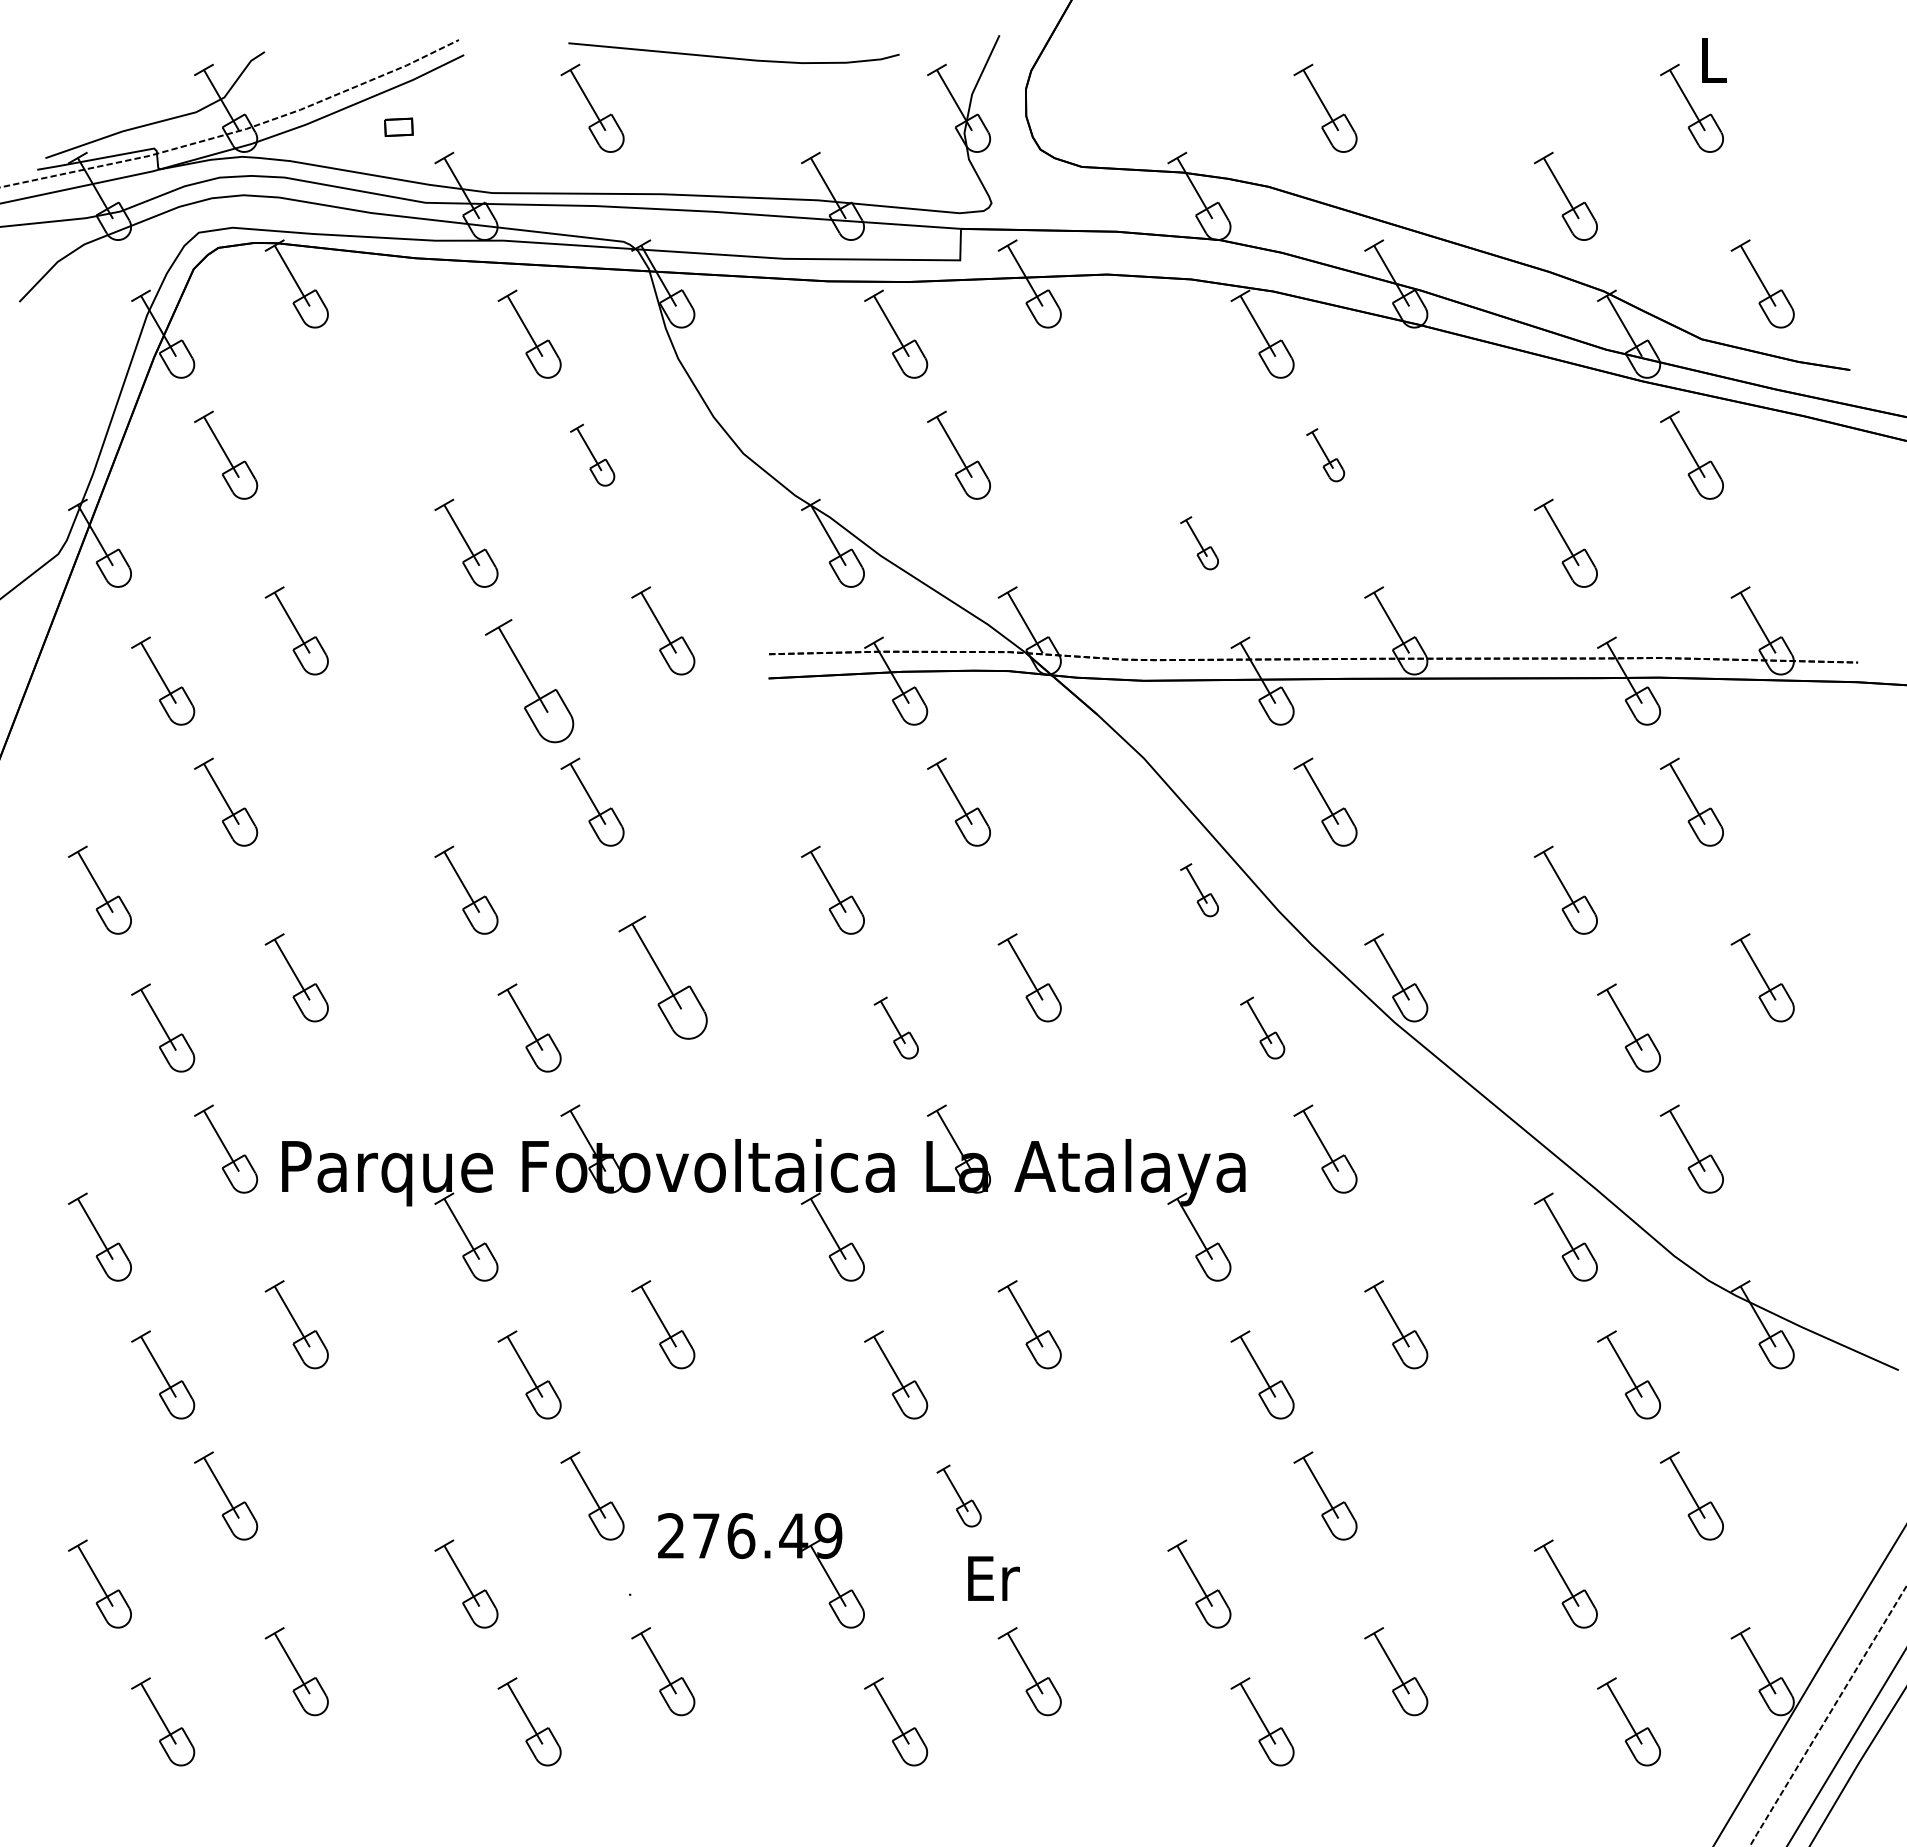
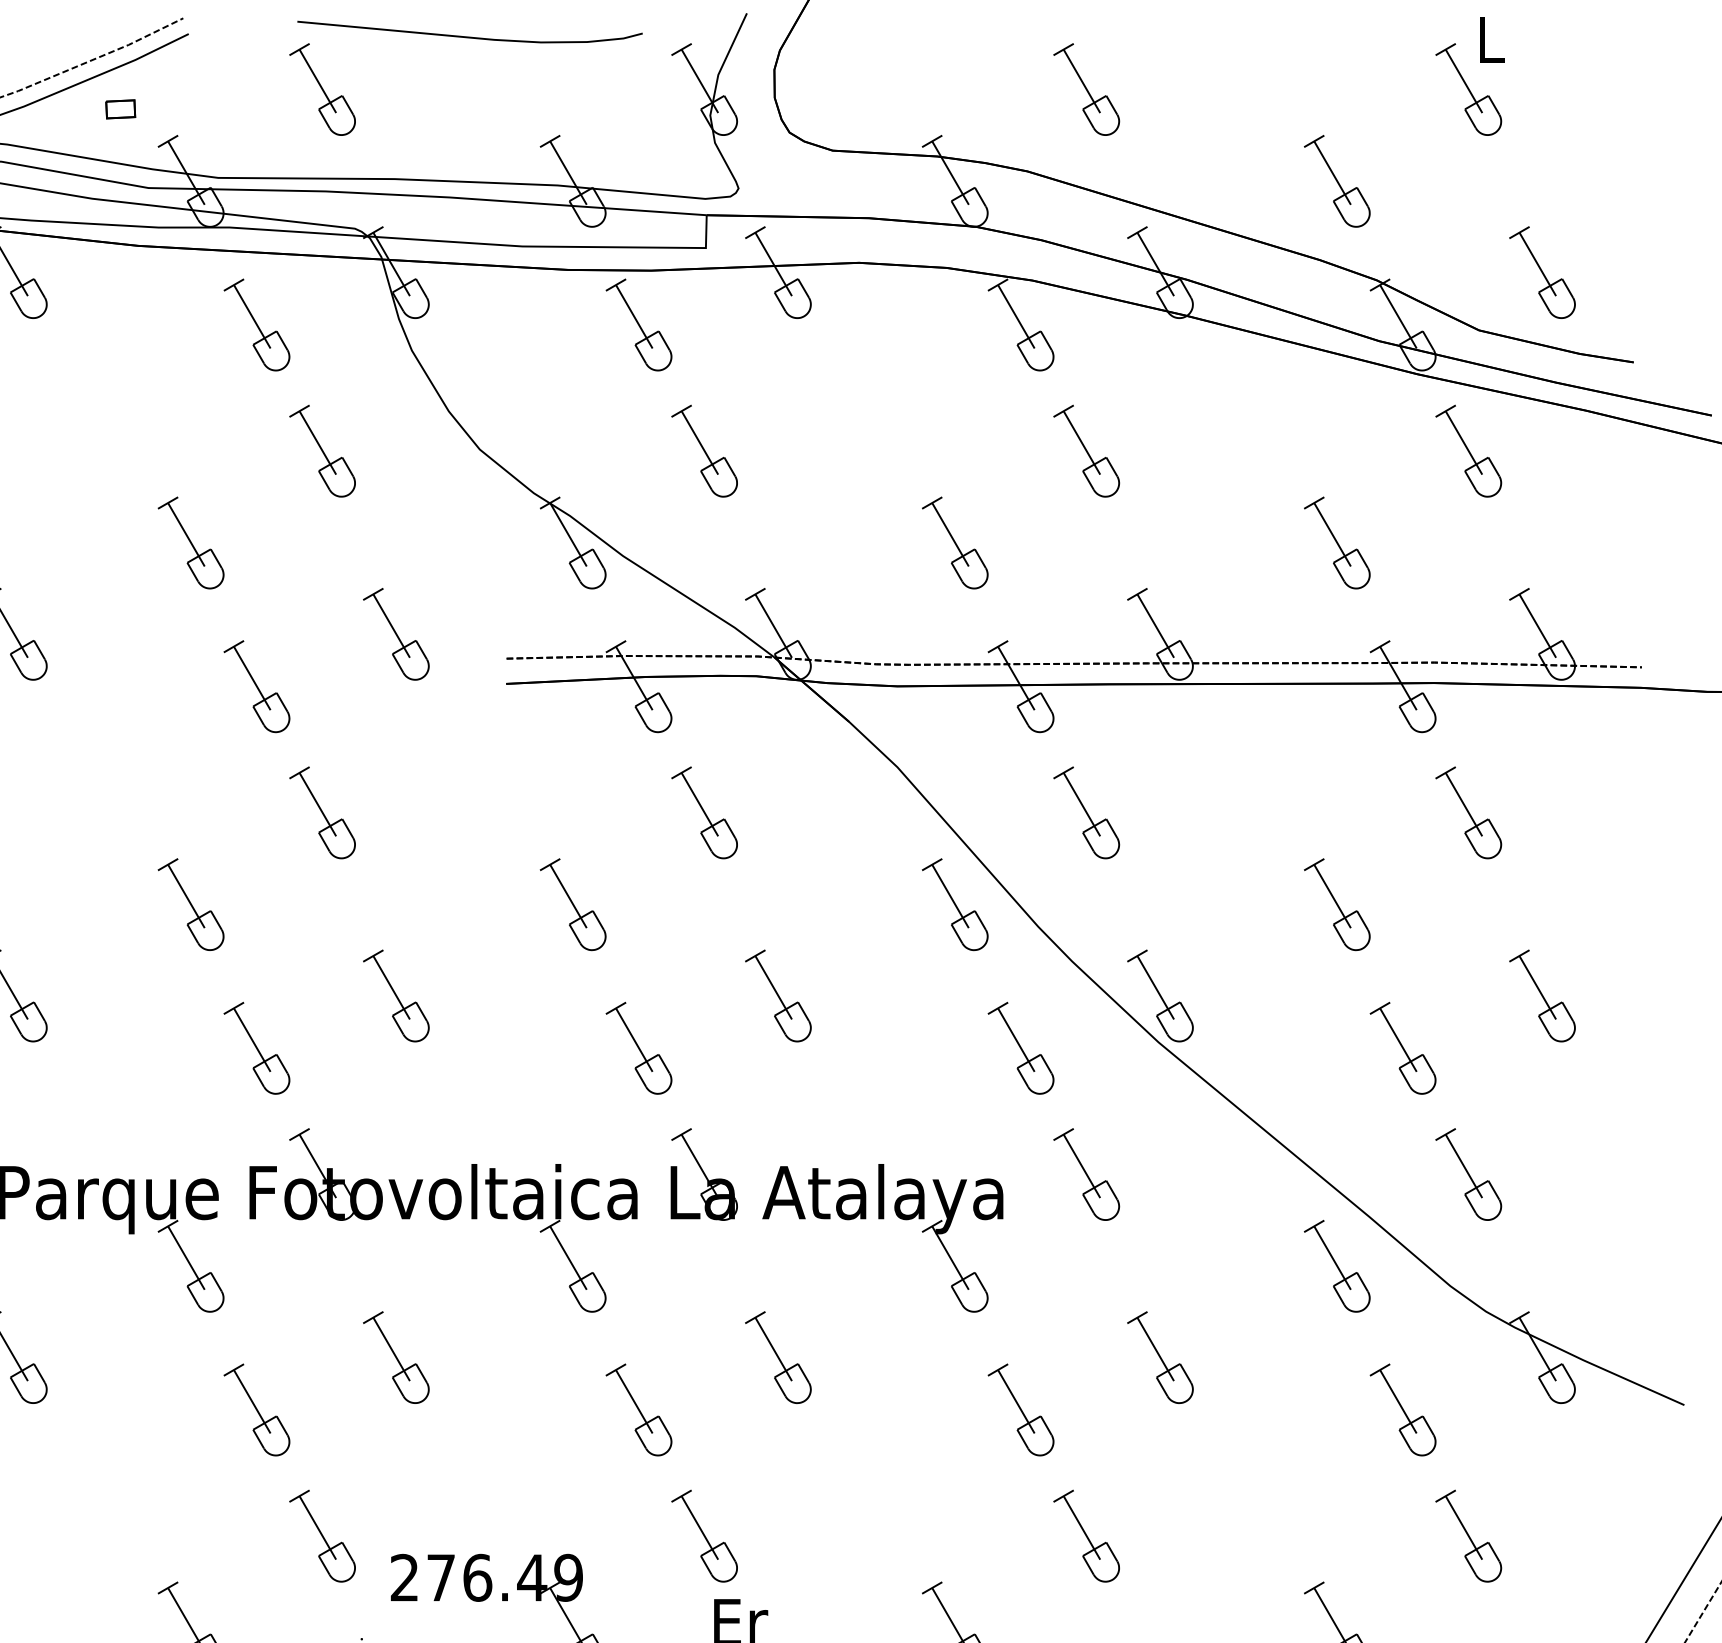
part: (592, 454) -> (322, 450), size x1.43
part: (1325, 454) -> (1086, 450), size x1.67
part: (1199, 542) -> (955, 542), size x1.67
part: (529, 680) -> (256, 686), size x0.71
part: (1199, 889) -> (955, 903), size x1.67
part: (663, 977) -> (396, 995), size x0.71
part: (896, 1027) -> (639, 1047), size x1.43
part: (1262, 1027) -> (1021, 1047), size x1.43
part: (958, 1495) -> (704, 1535), size x1.43

